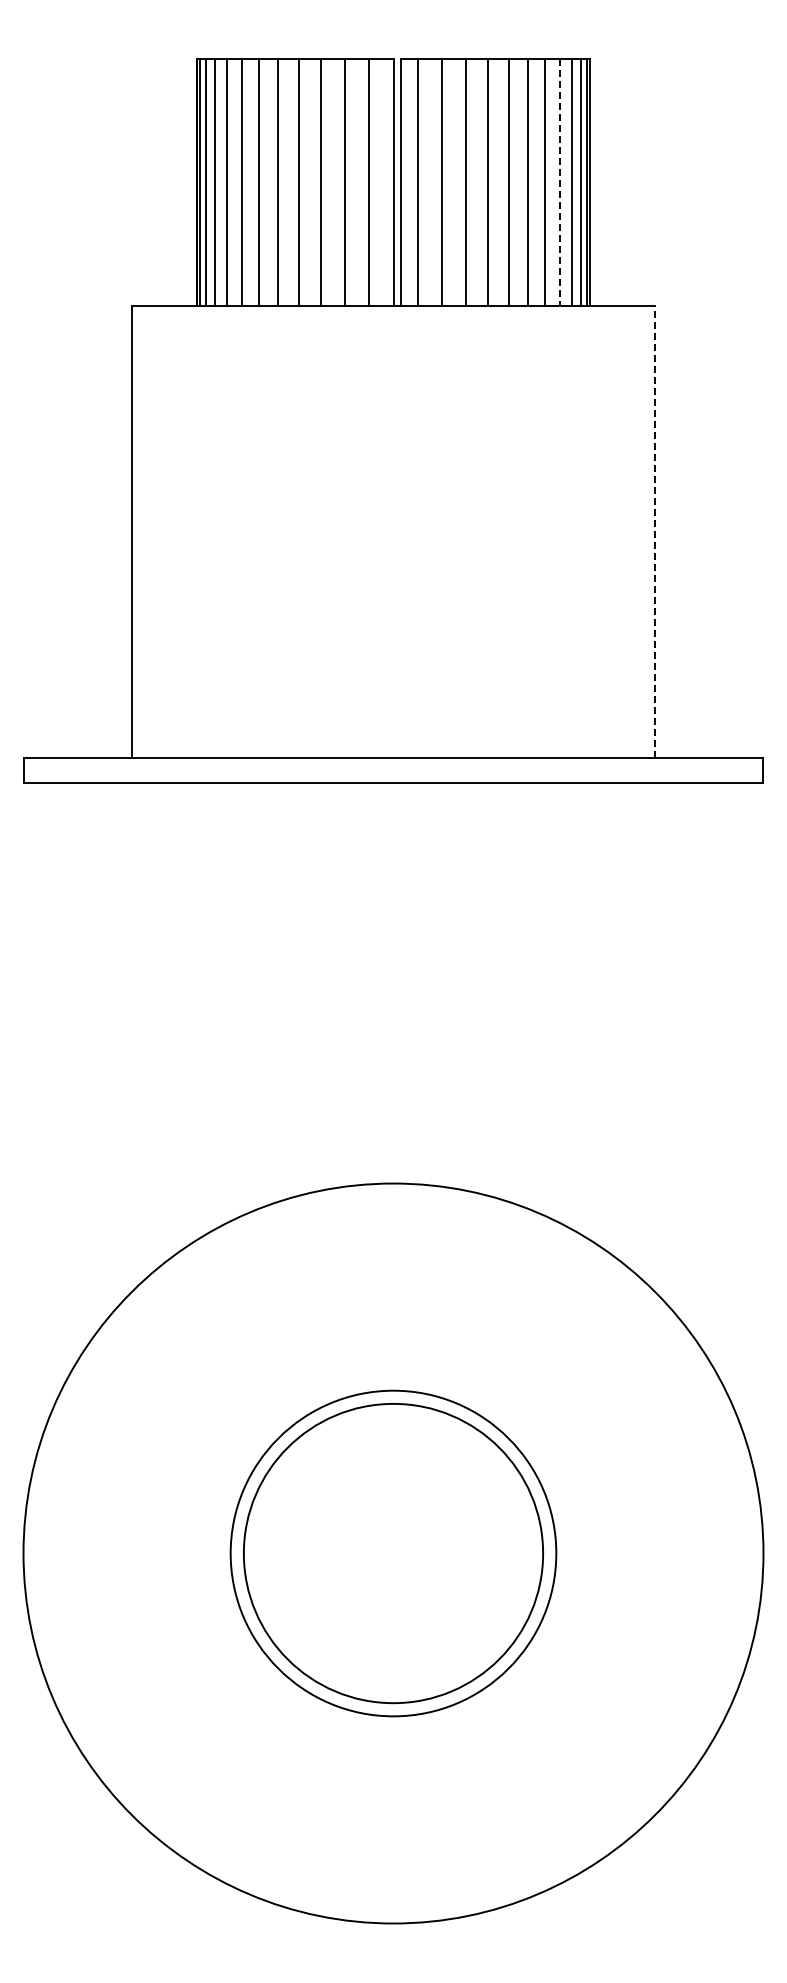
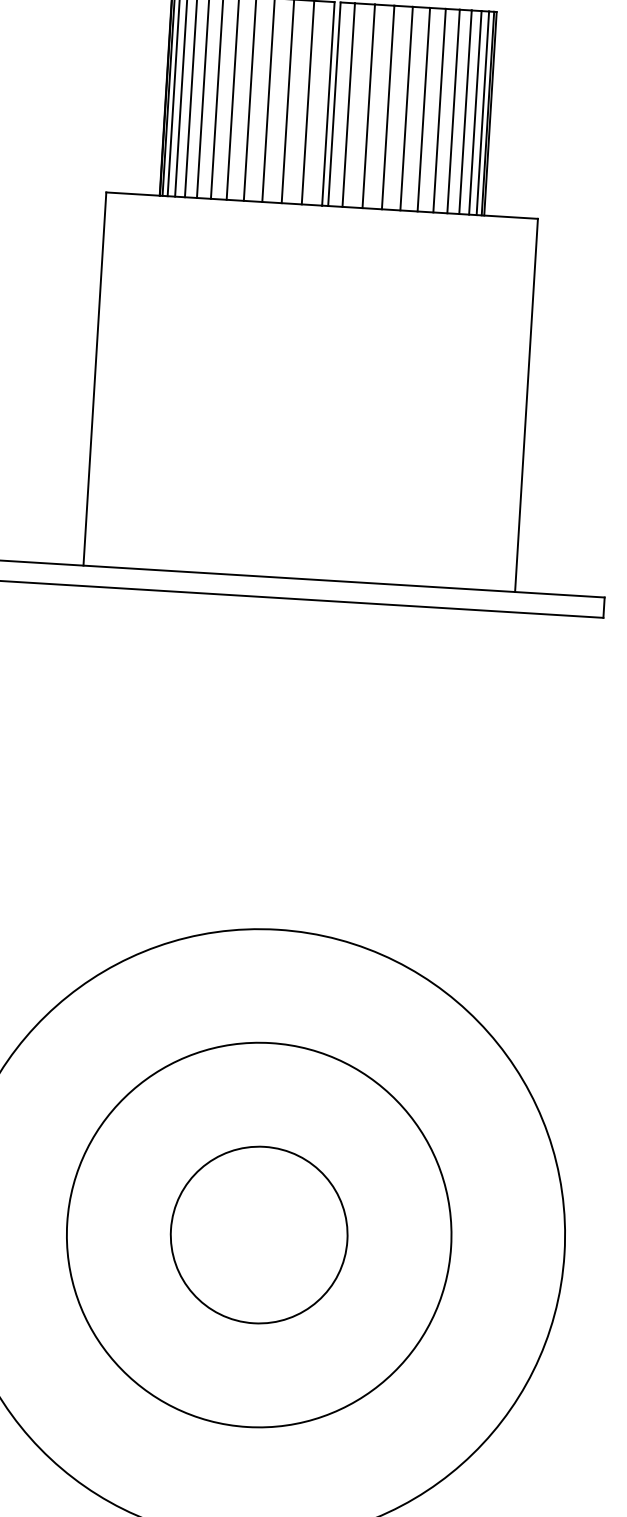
line: (559, 183) -> (465, 112), dashed -> solid
line: (654, 531) -> (526, 404), dashed -> solid
circle: (393, 1553) -> (259, 1235), size x0.71
circle: (393, 1553) -> (259, 1235), size x1.43

